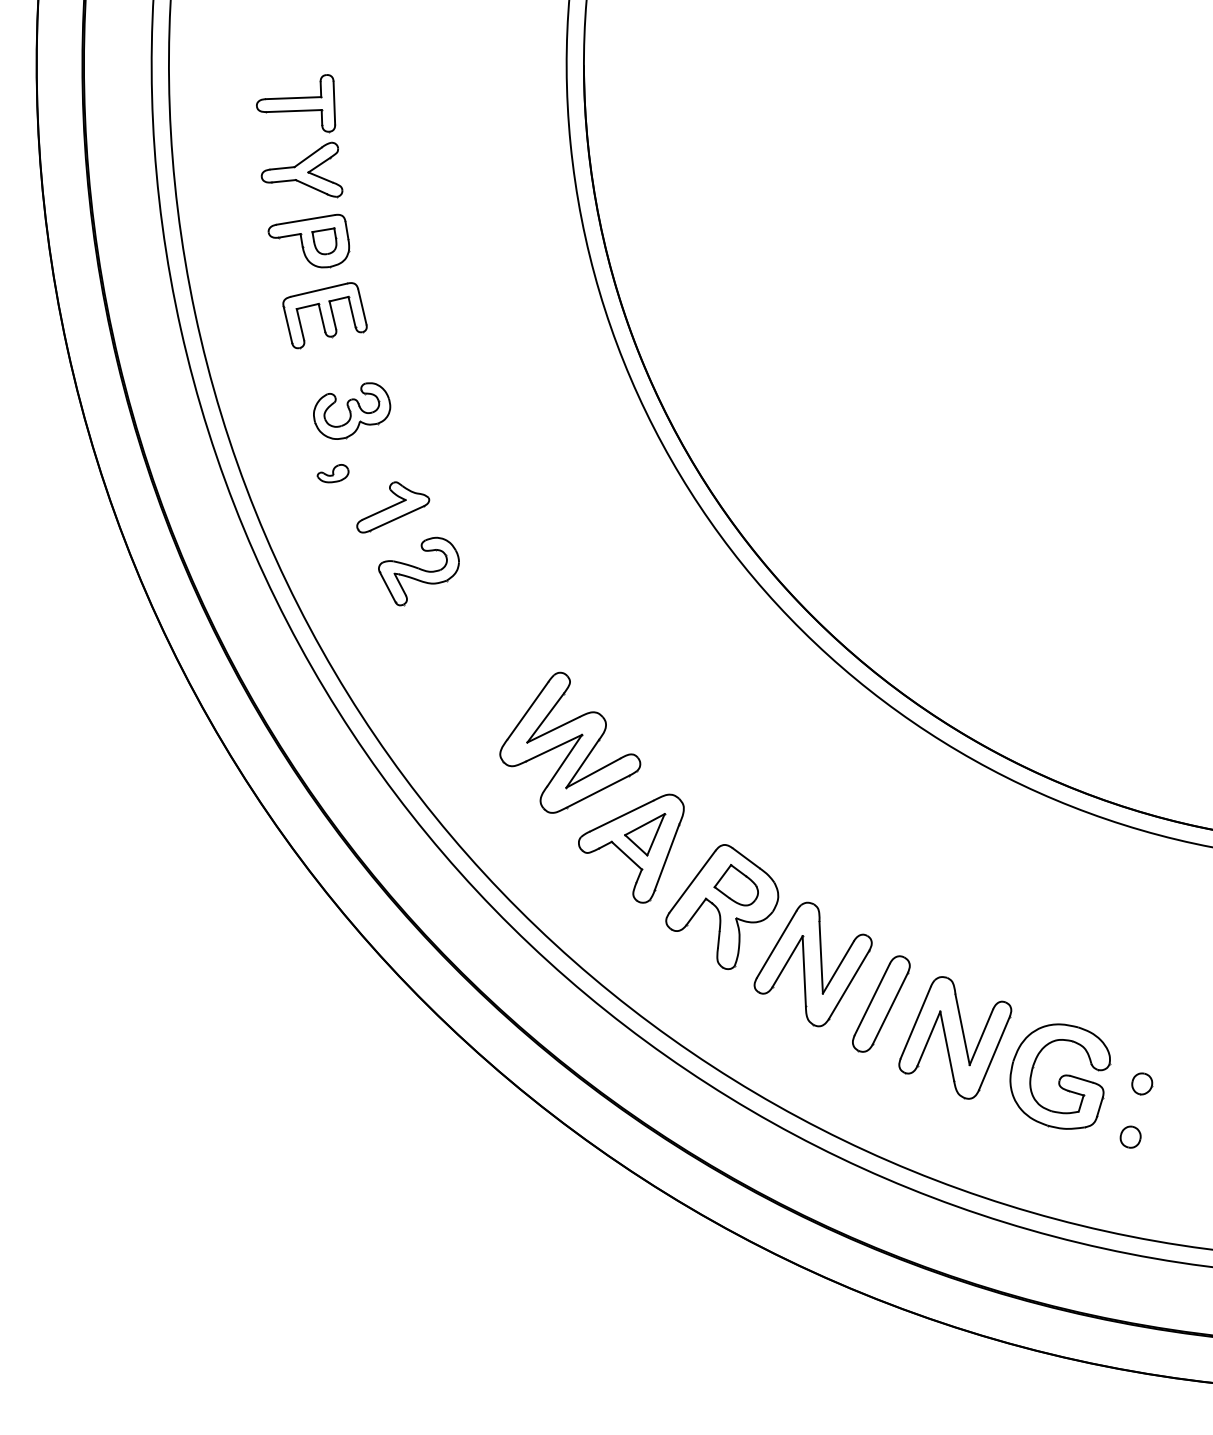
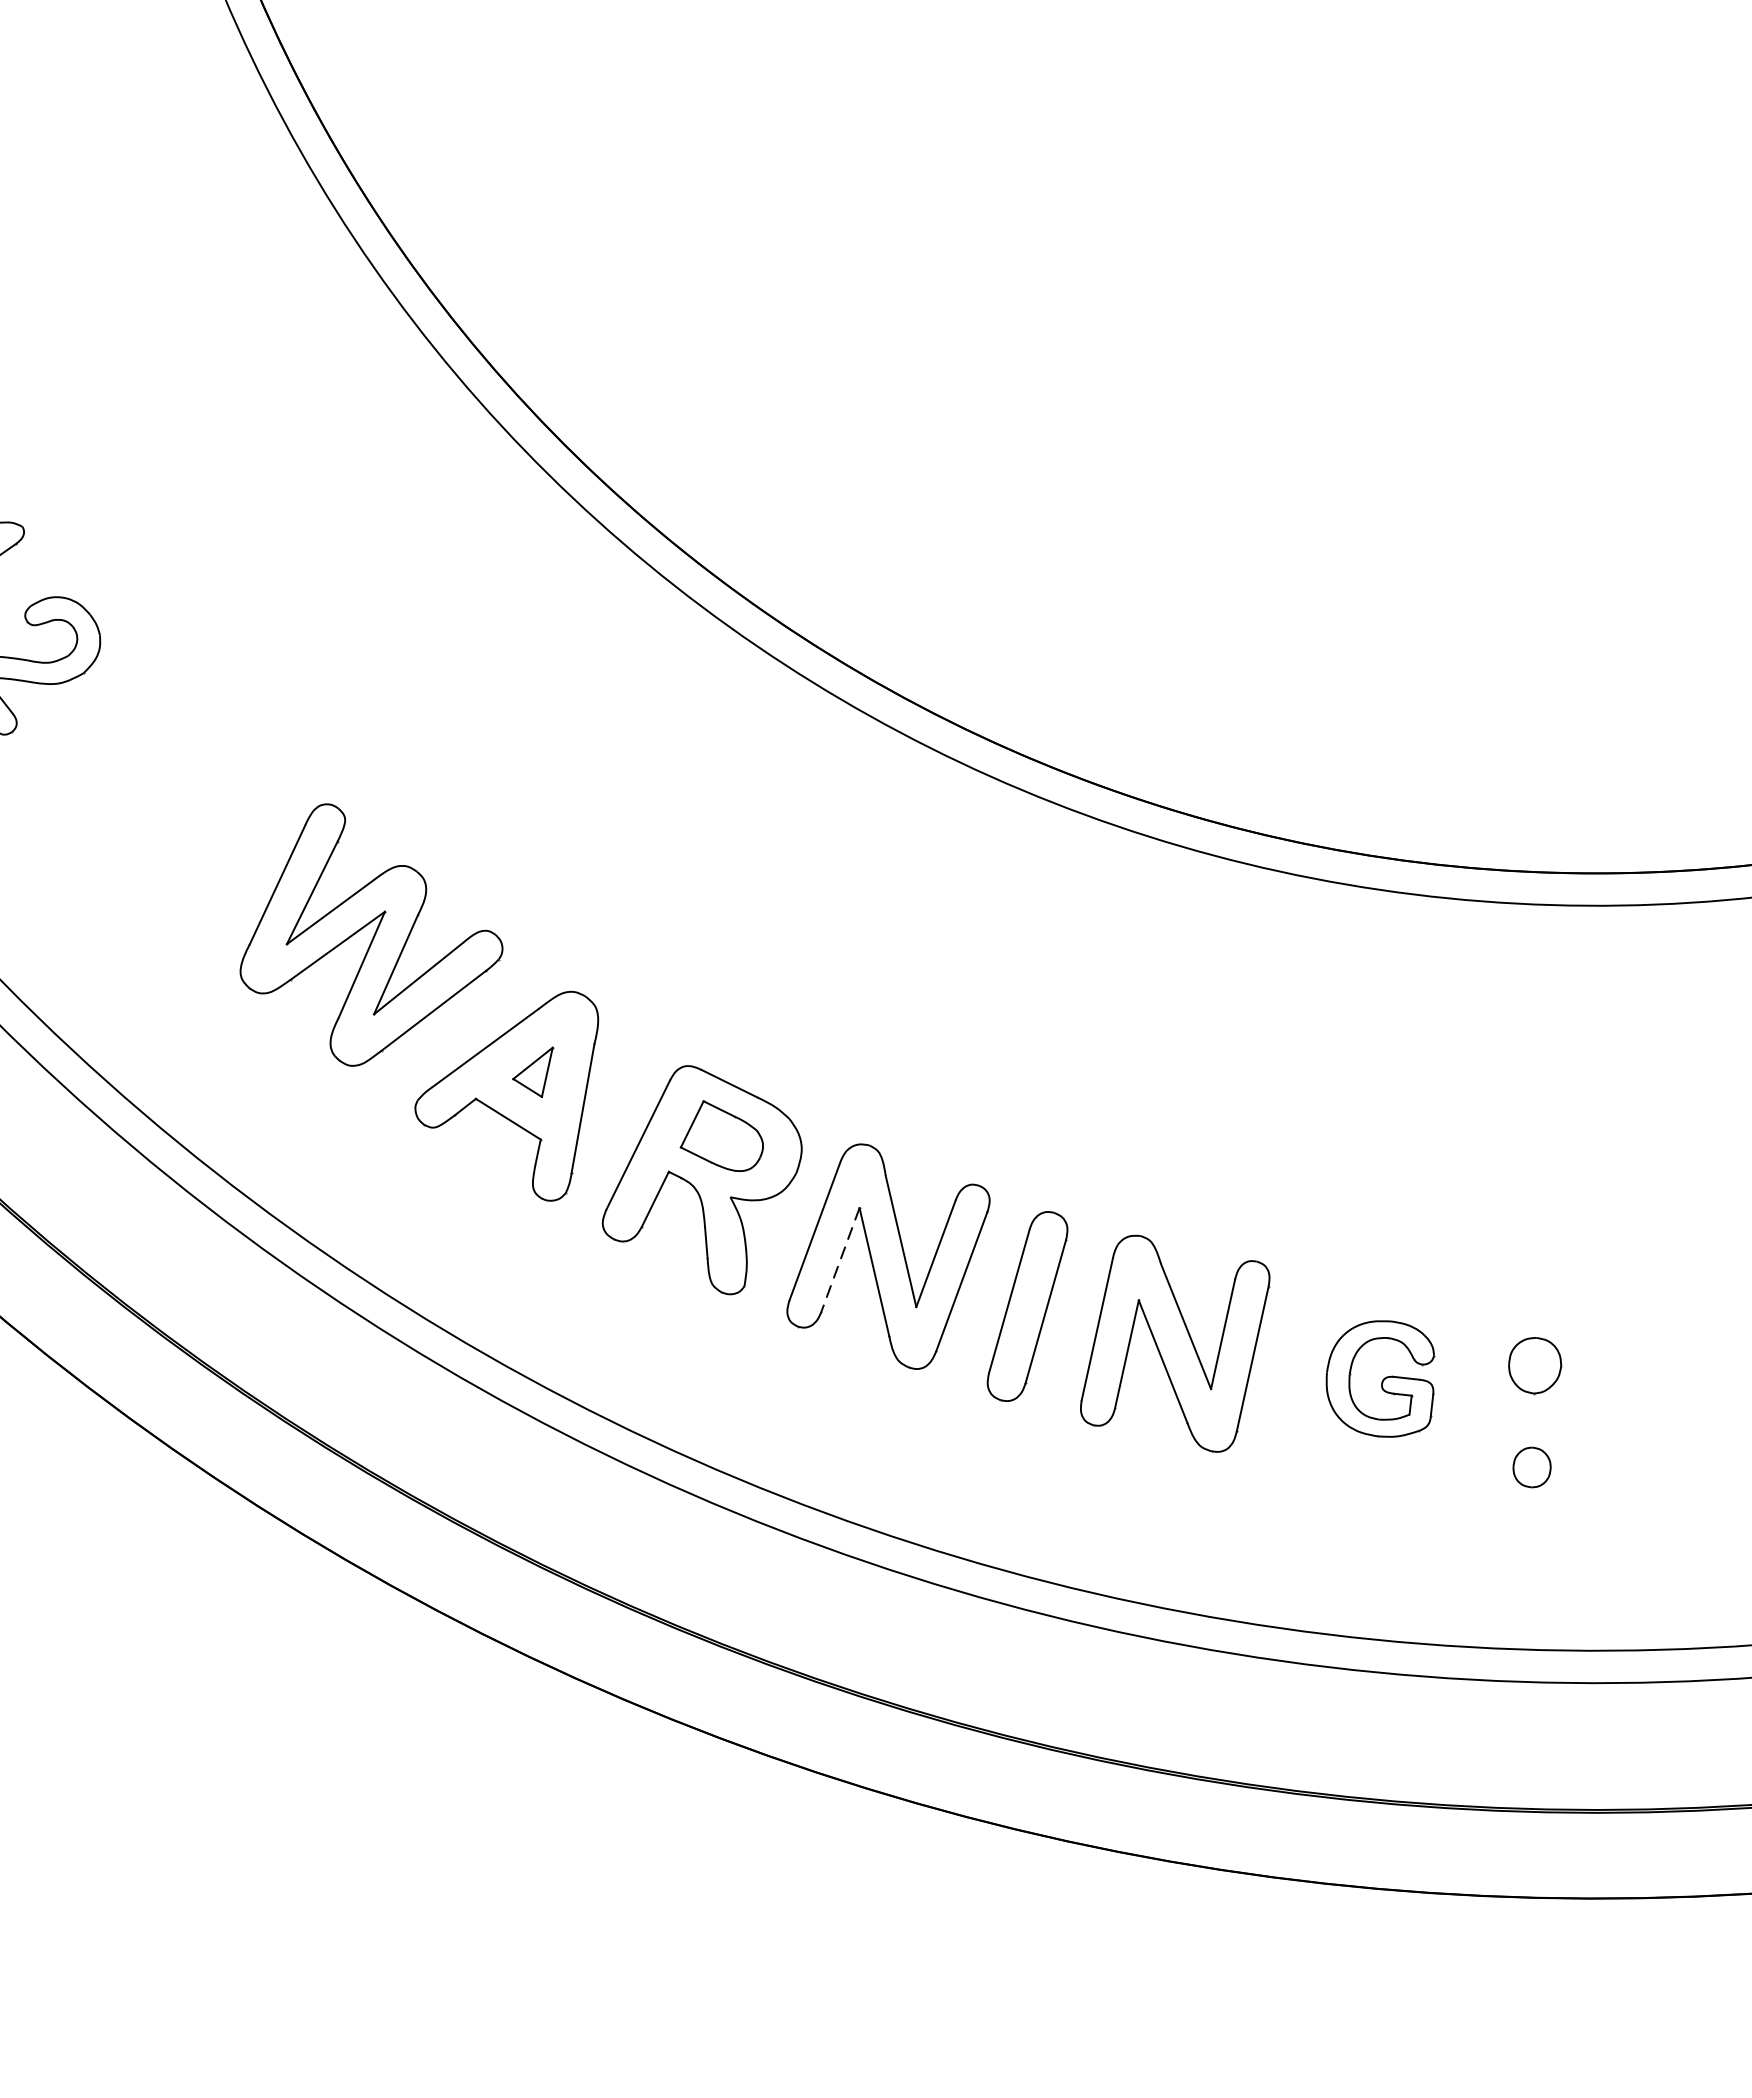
part: (645, 834) -> (535, 1073), size x0.6
line: (787, 961) -> (840, 1259), solid -> dashed
part: (1060, 1076) -> (1382, 1379), size x0.6
part: (1142, 1083) -> (1535, 1364), size x1.4

